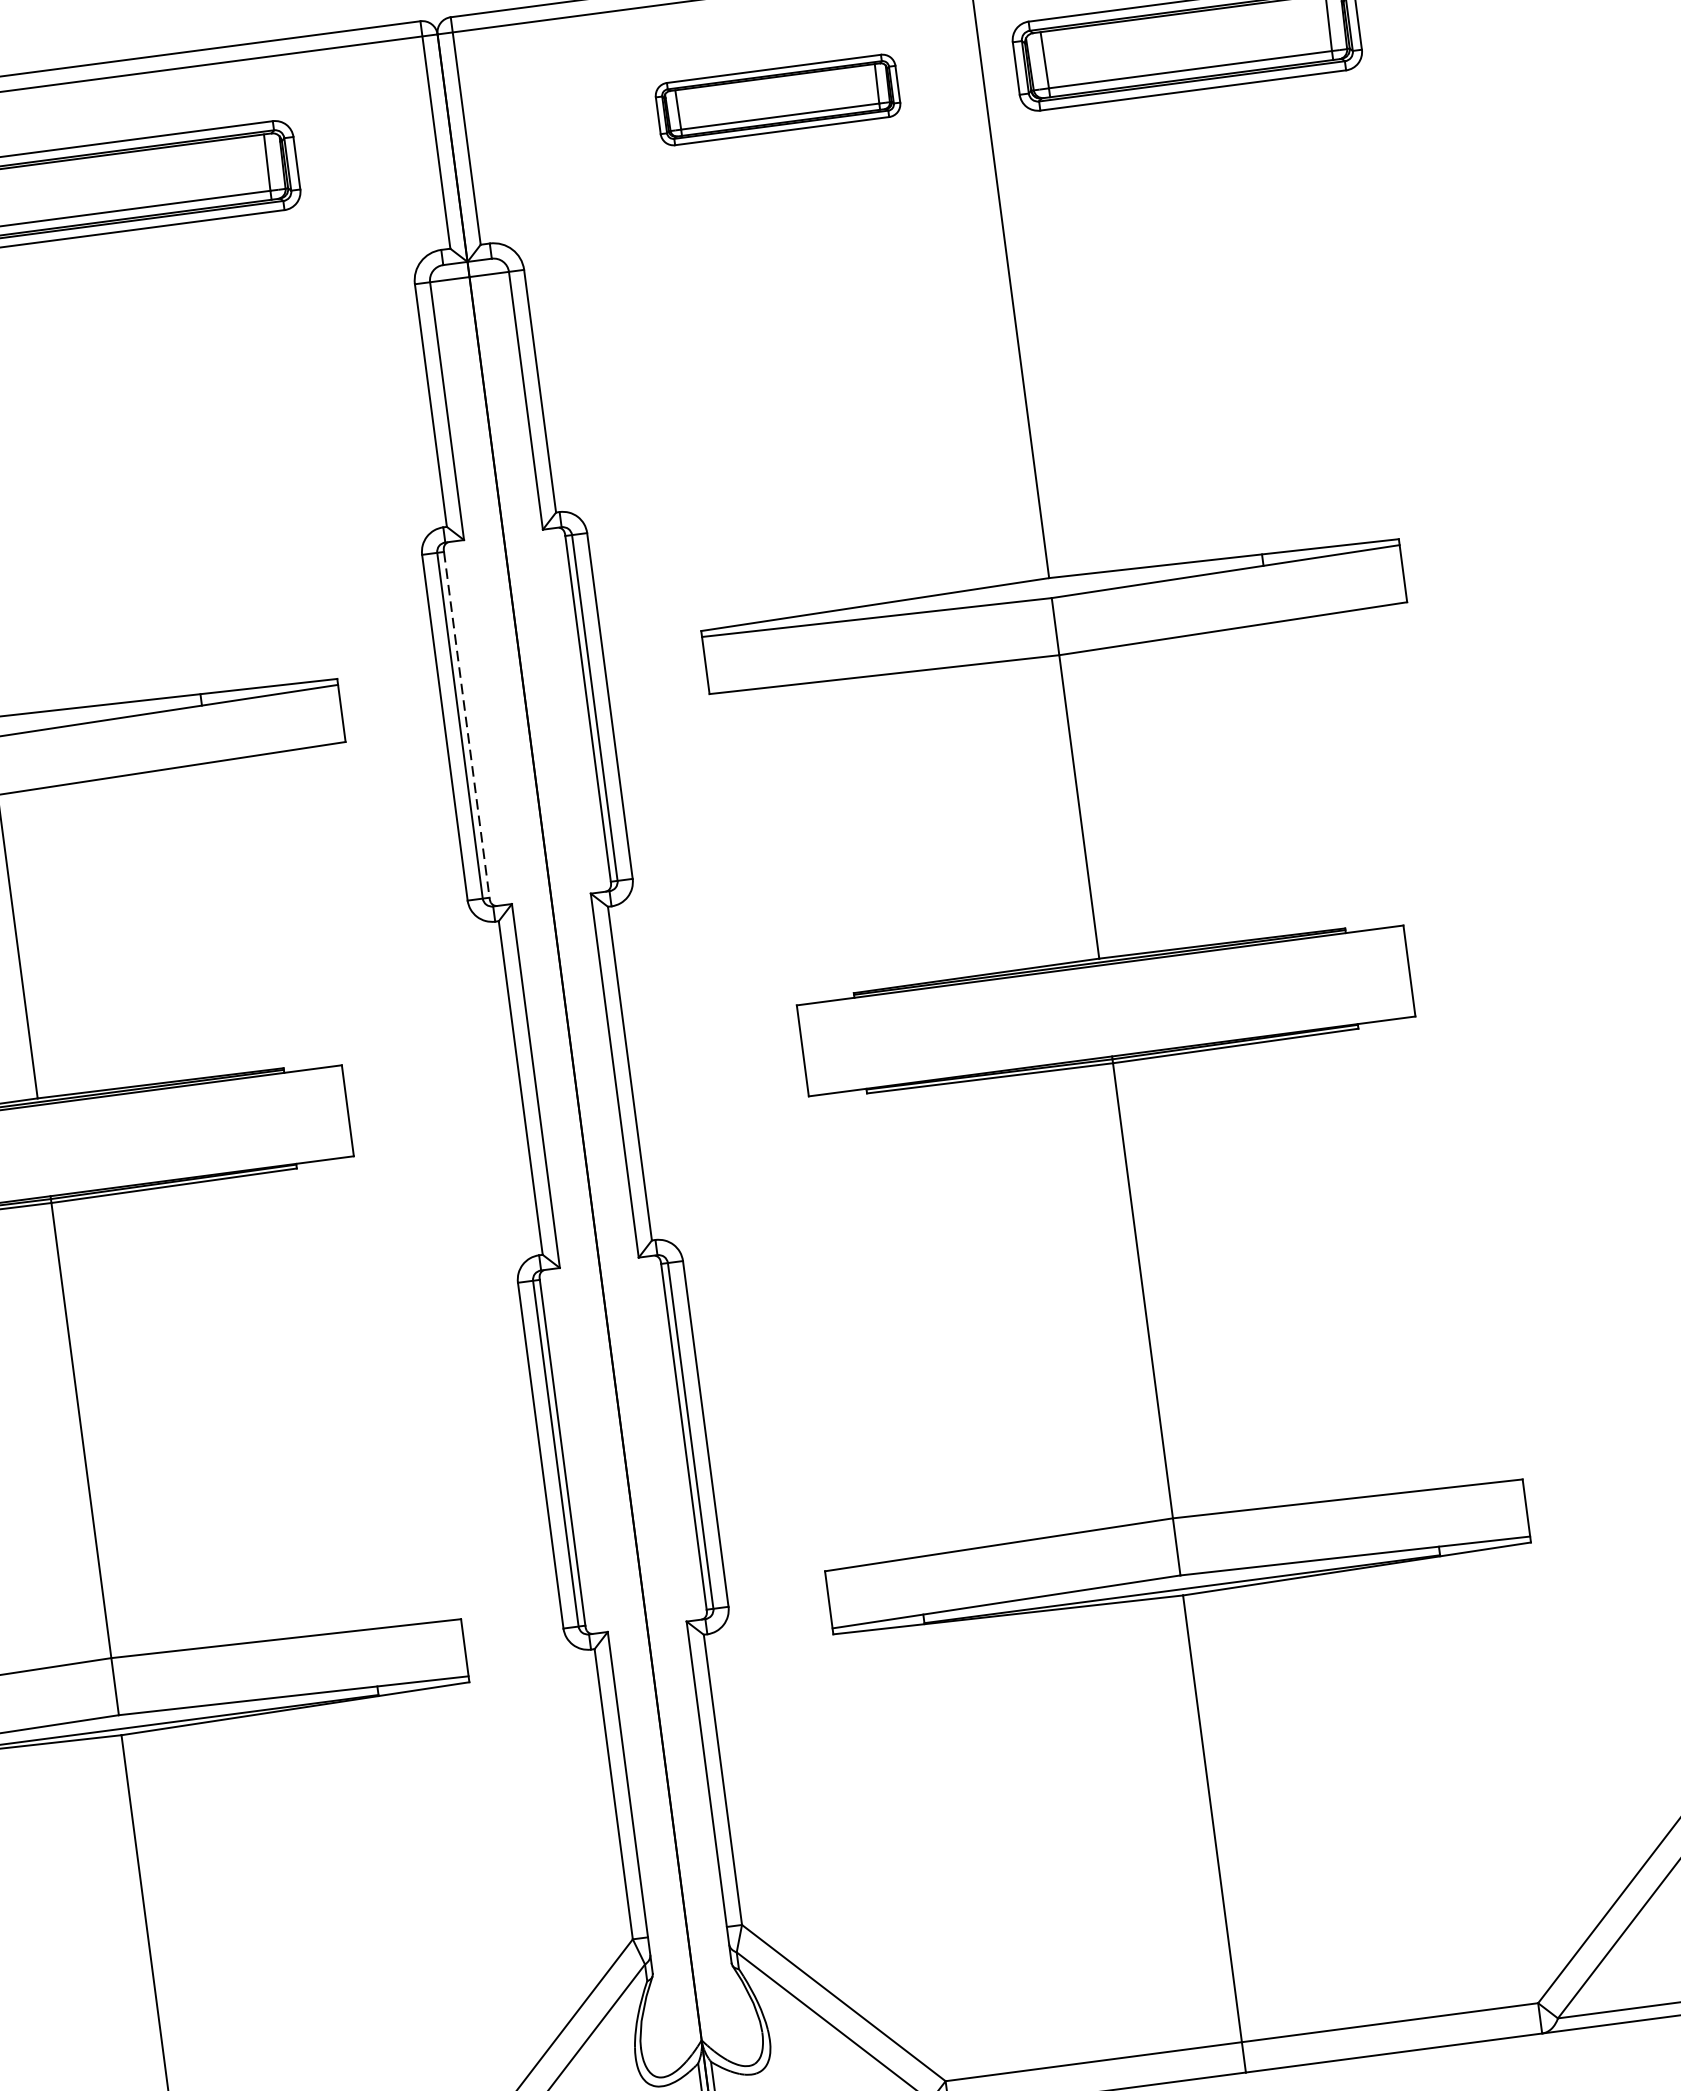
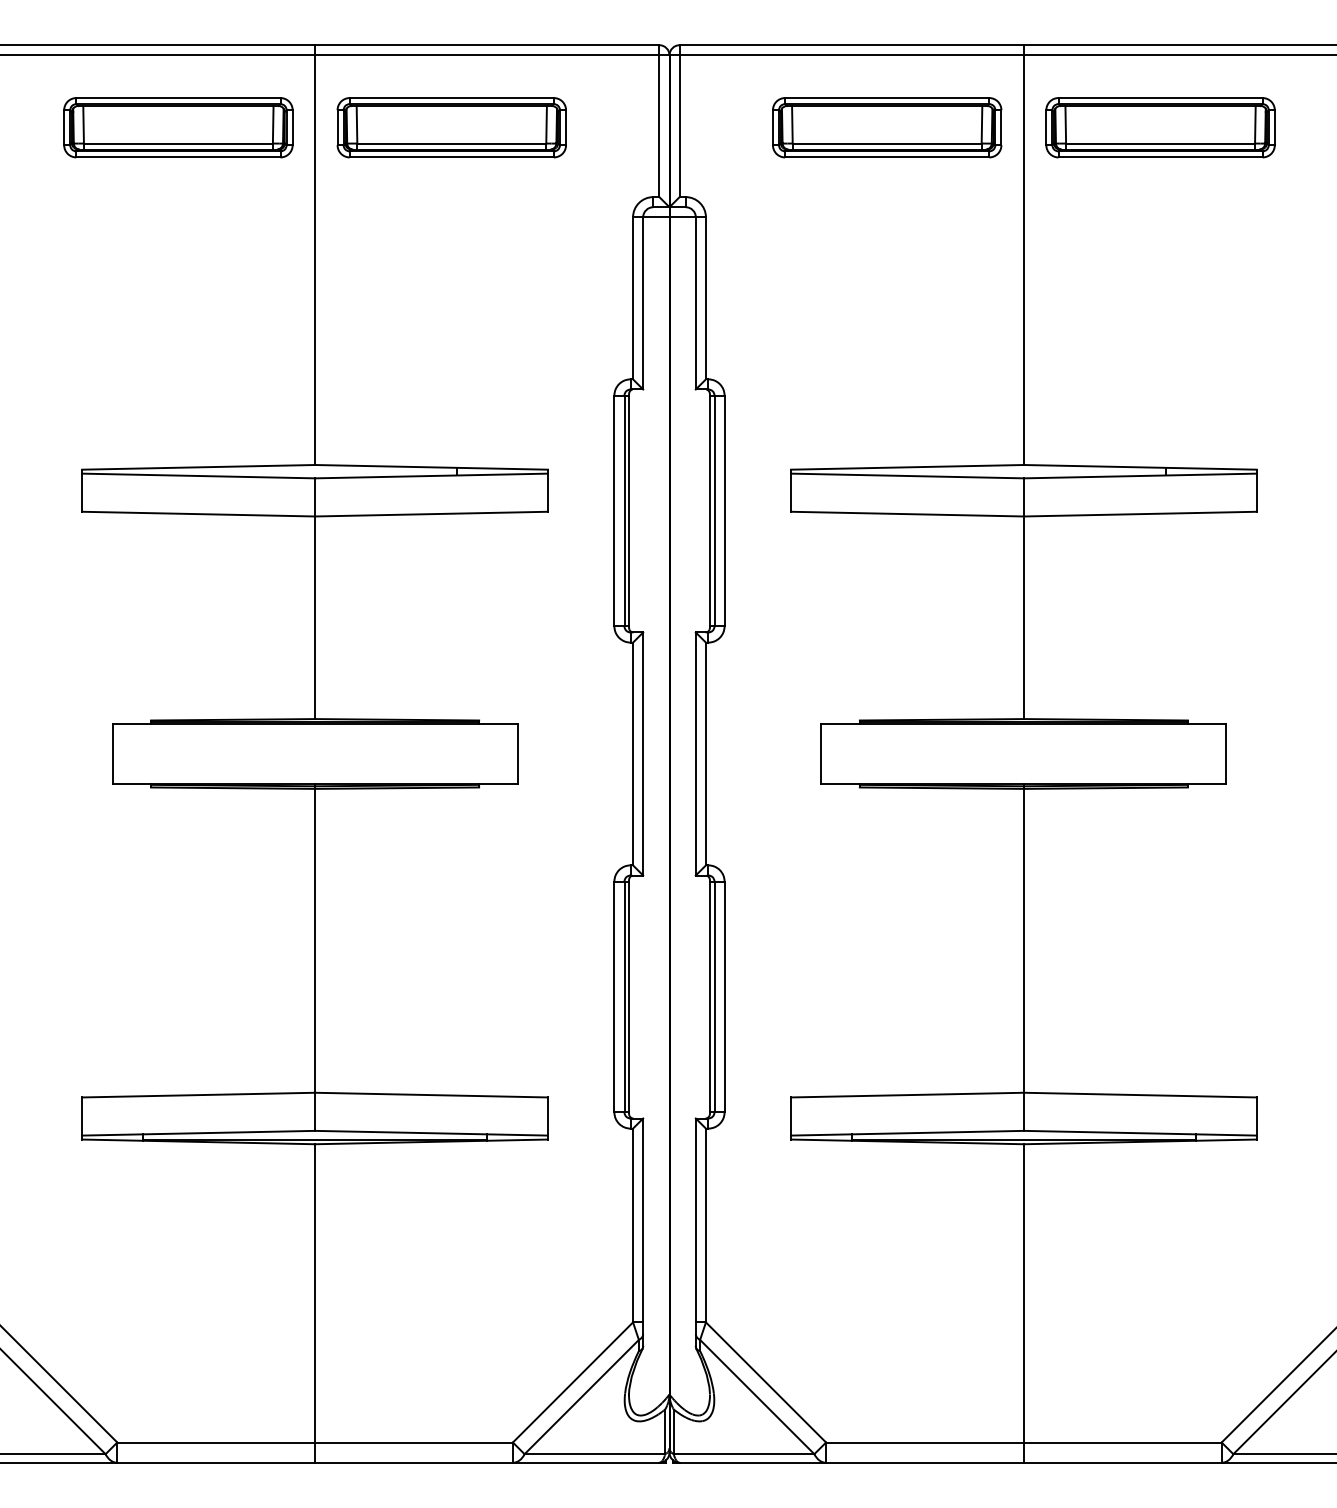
part: (778, 99) -> (887, 127), size x1.43
line: (467, 725) -> (629, 511), dashed -> solid

